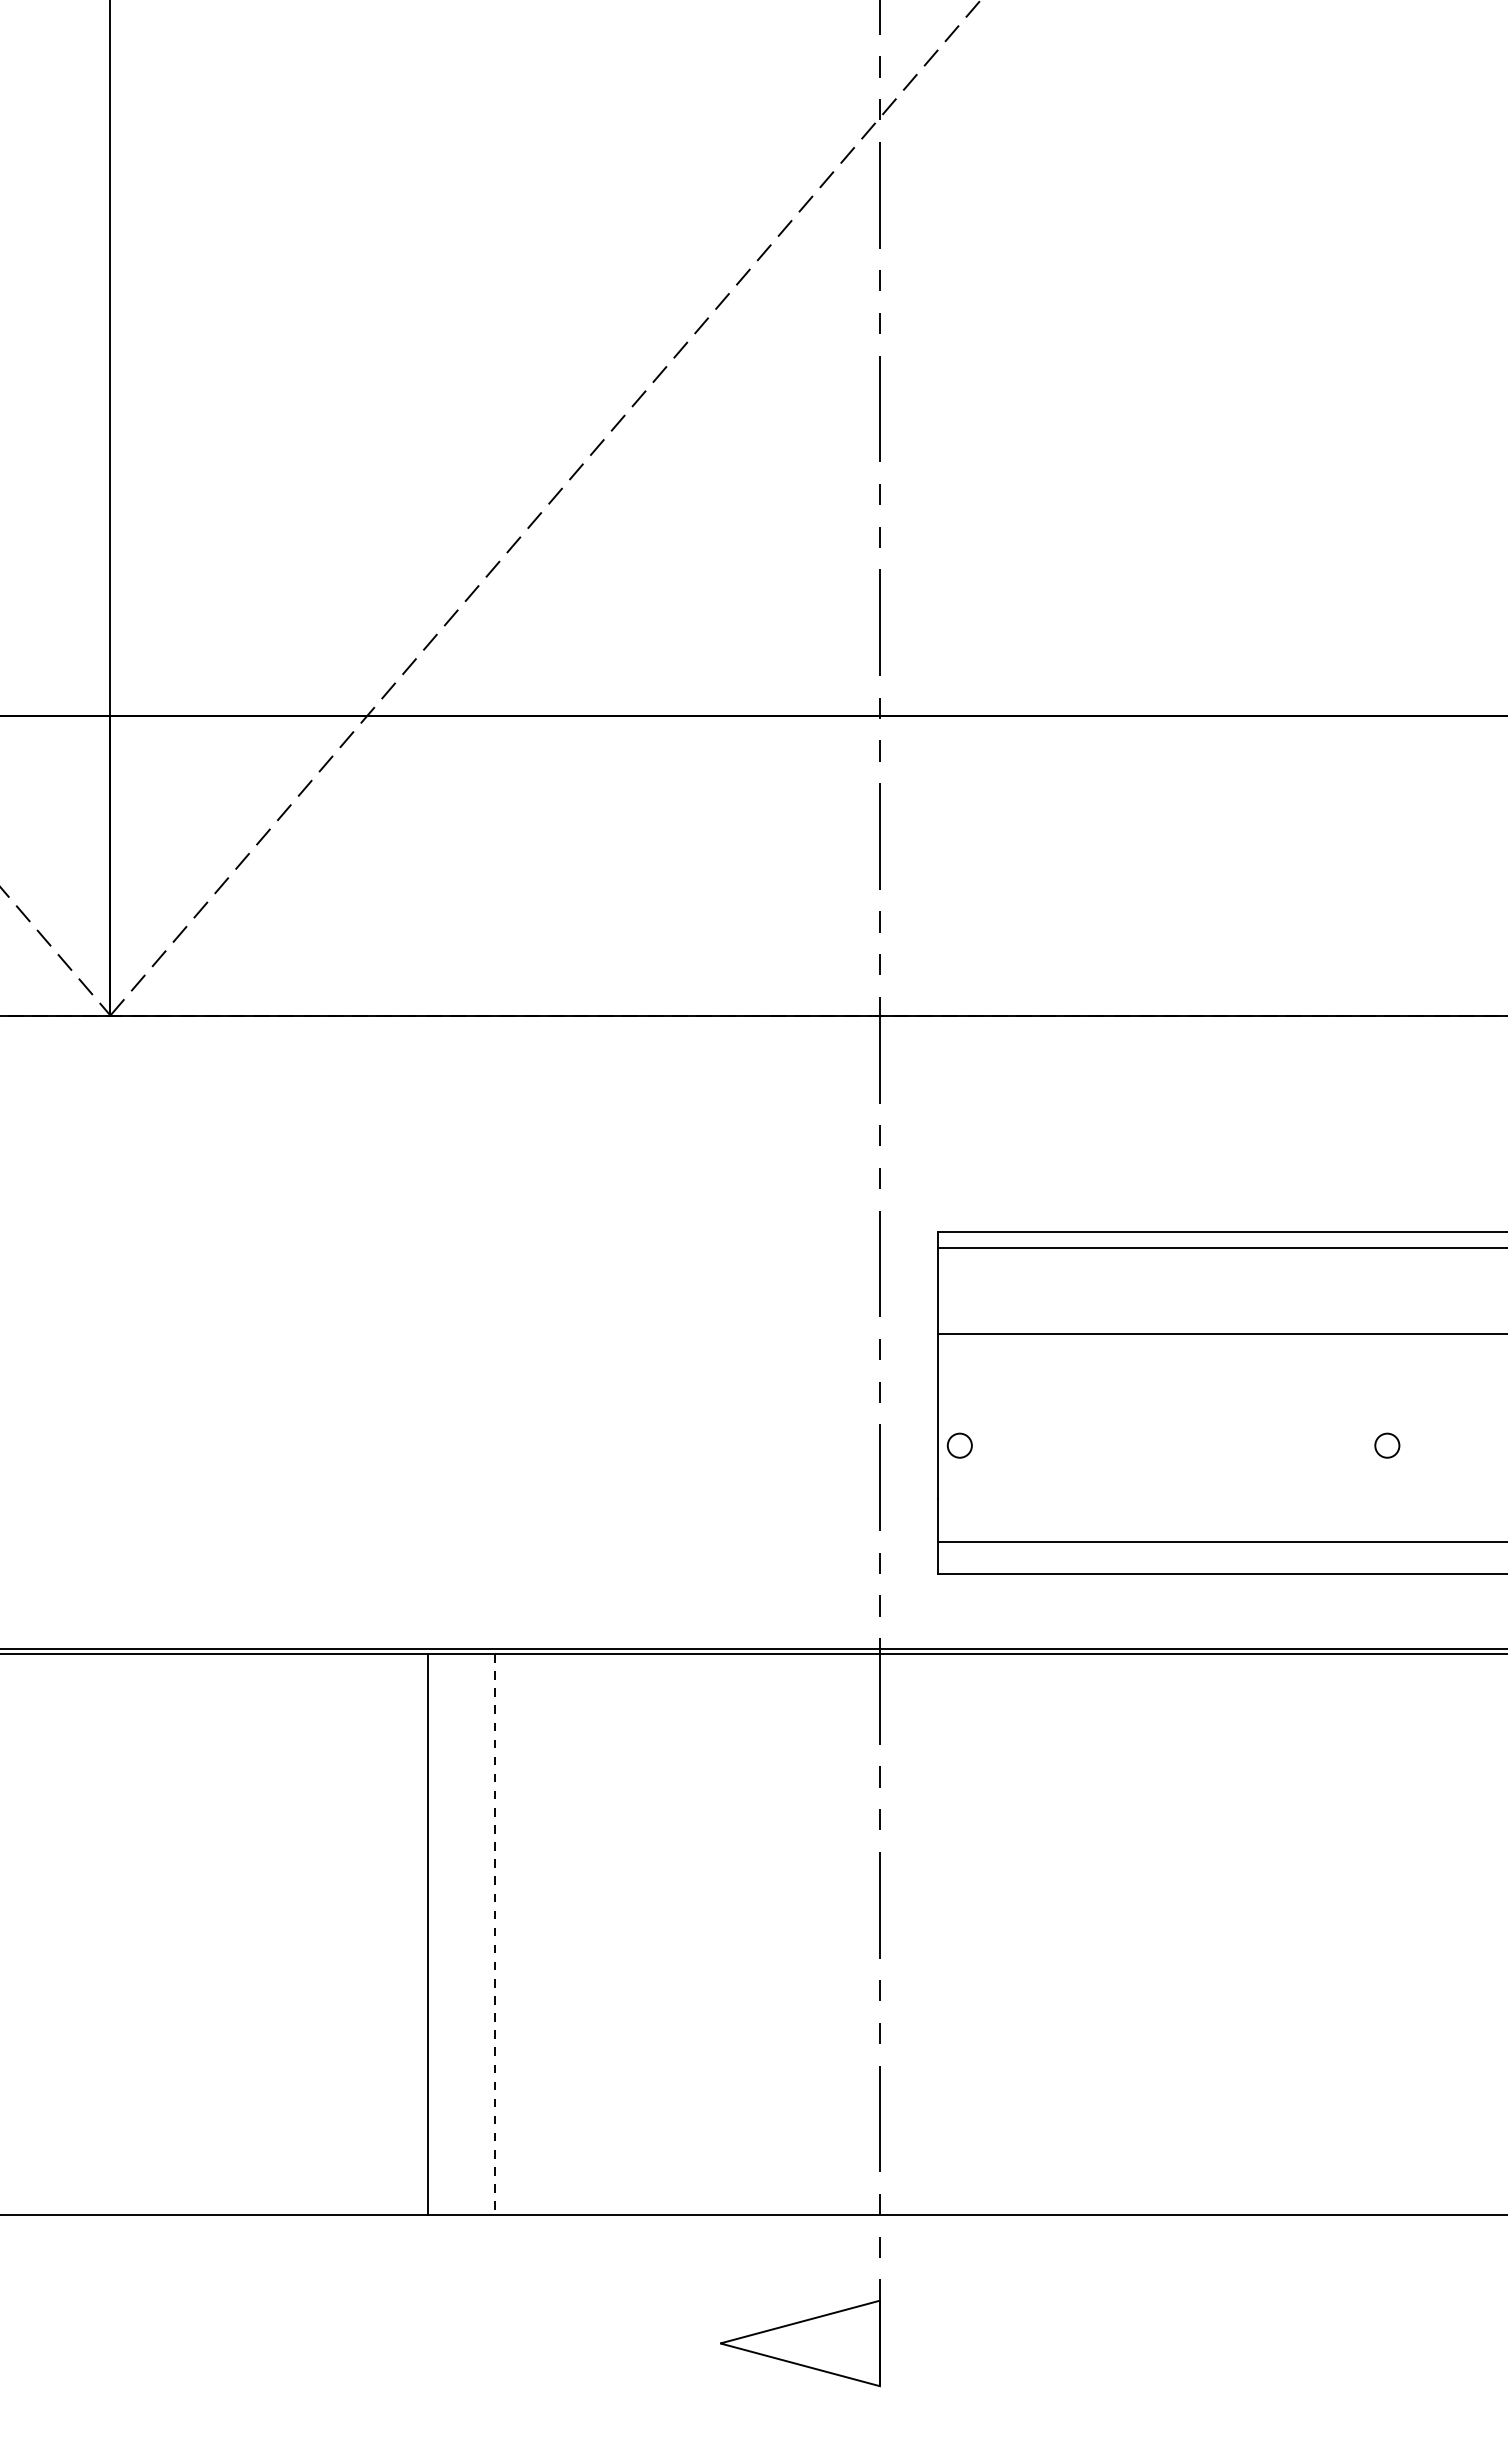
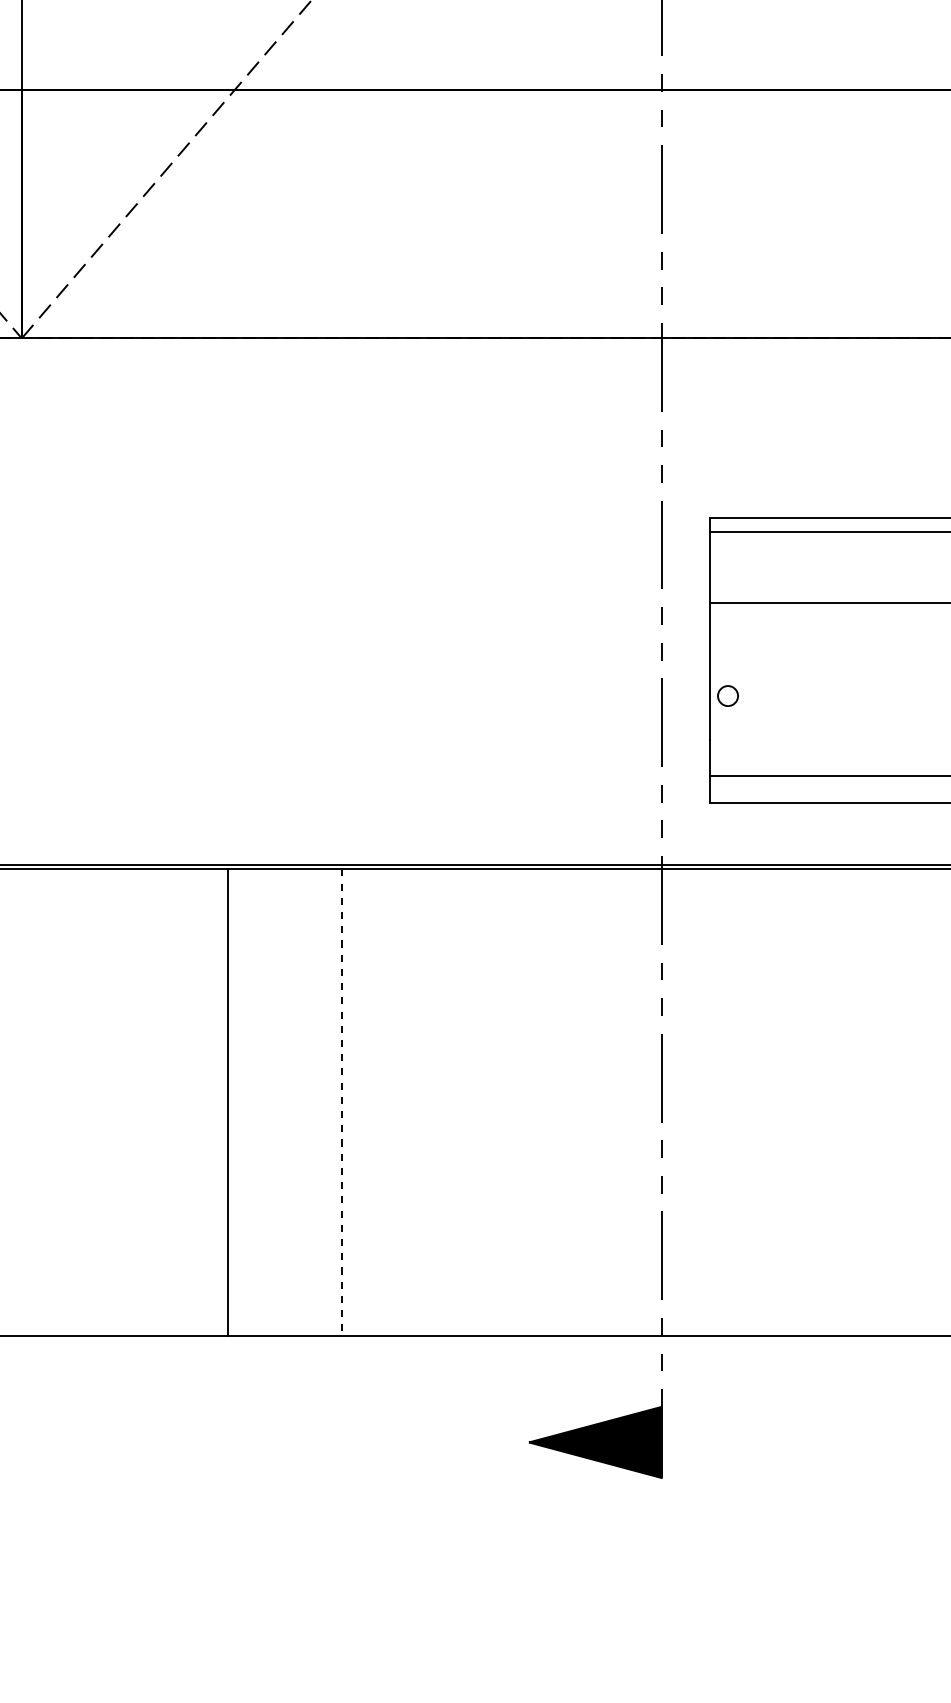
line: (427, 1934) -> (228, 1102), moved
fill: (799, 2343) -> (594, 1442), added

